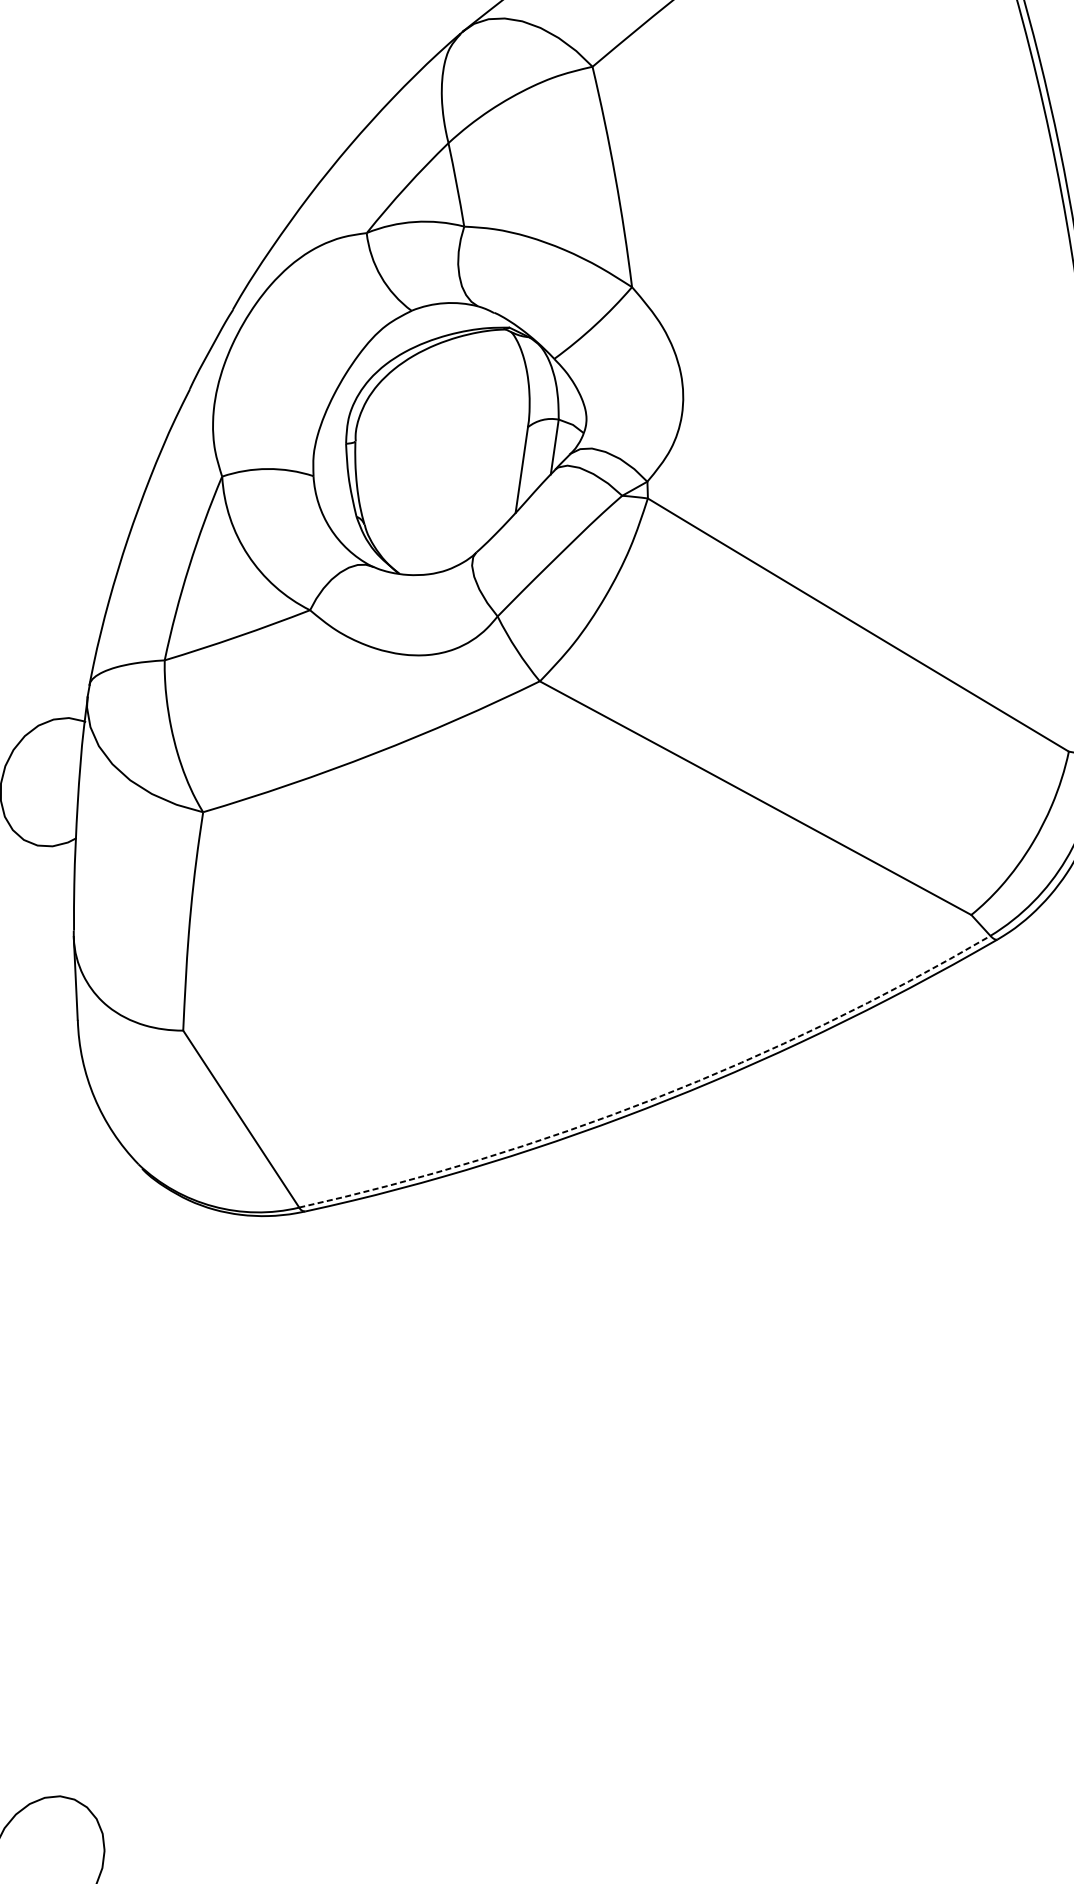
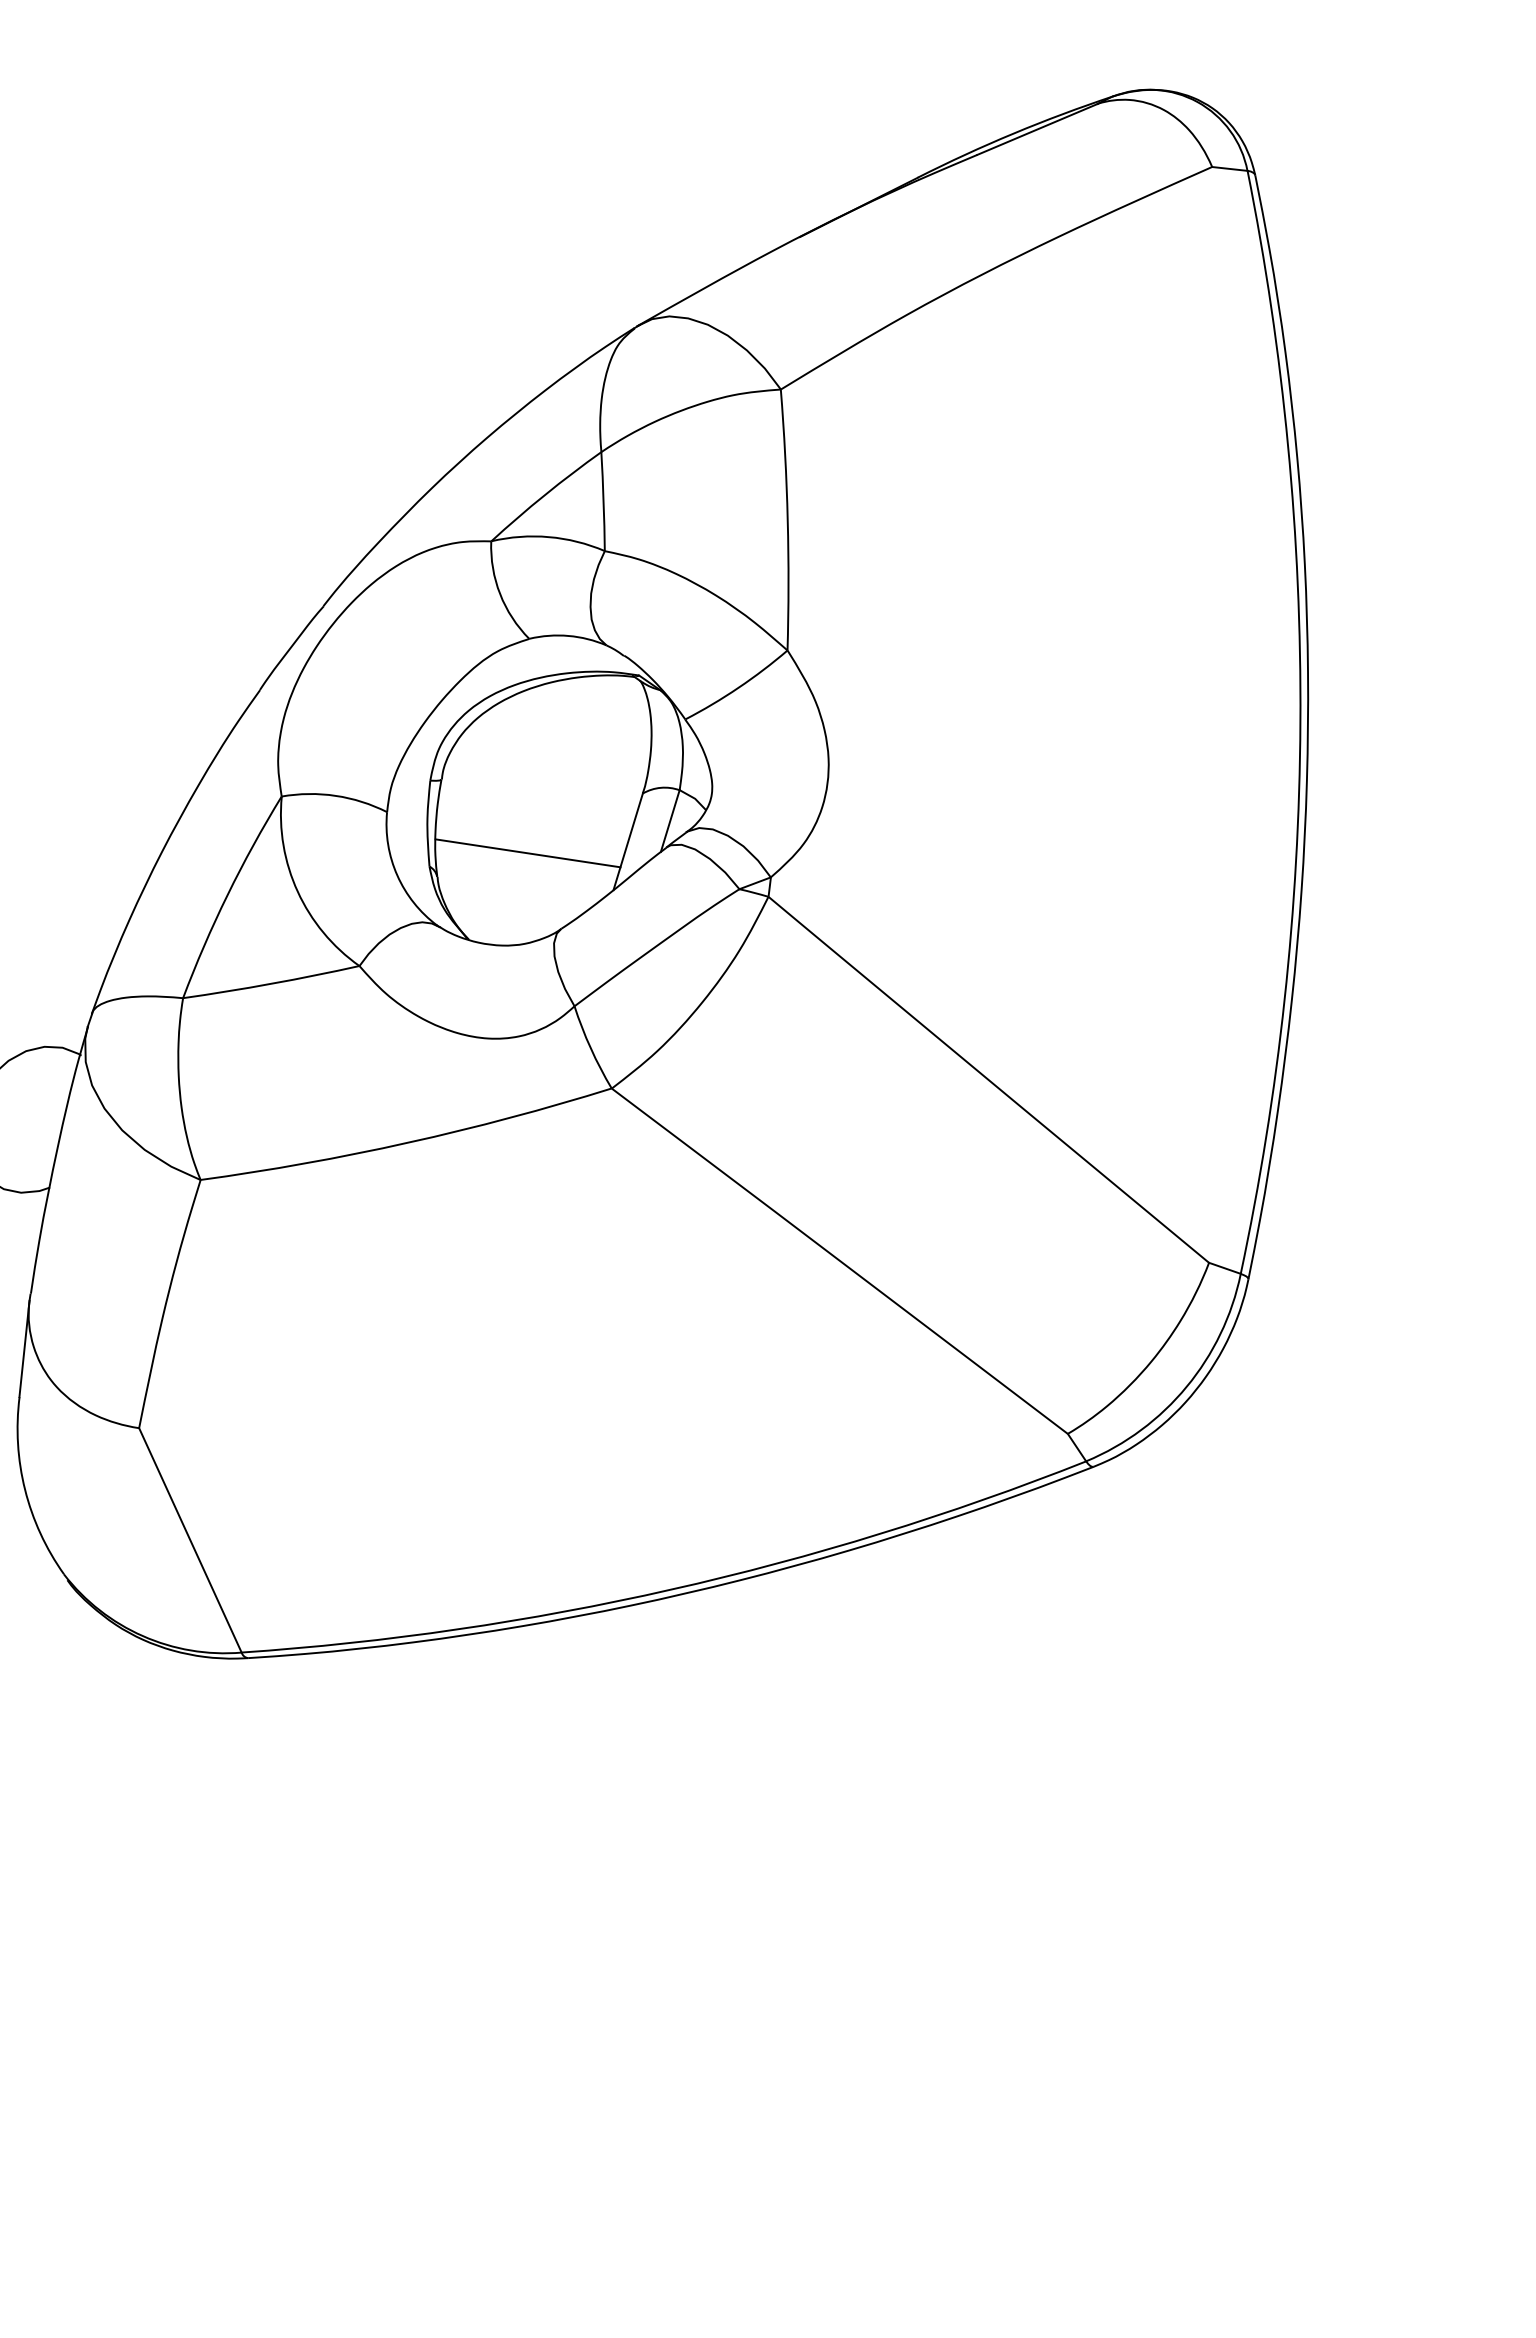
line: (437, 493) -> (527, 853), added
arc: (655, 1098) -> (671, 1589), dashed -> solid

